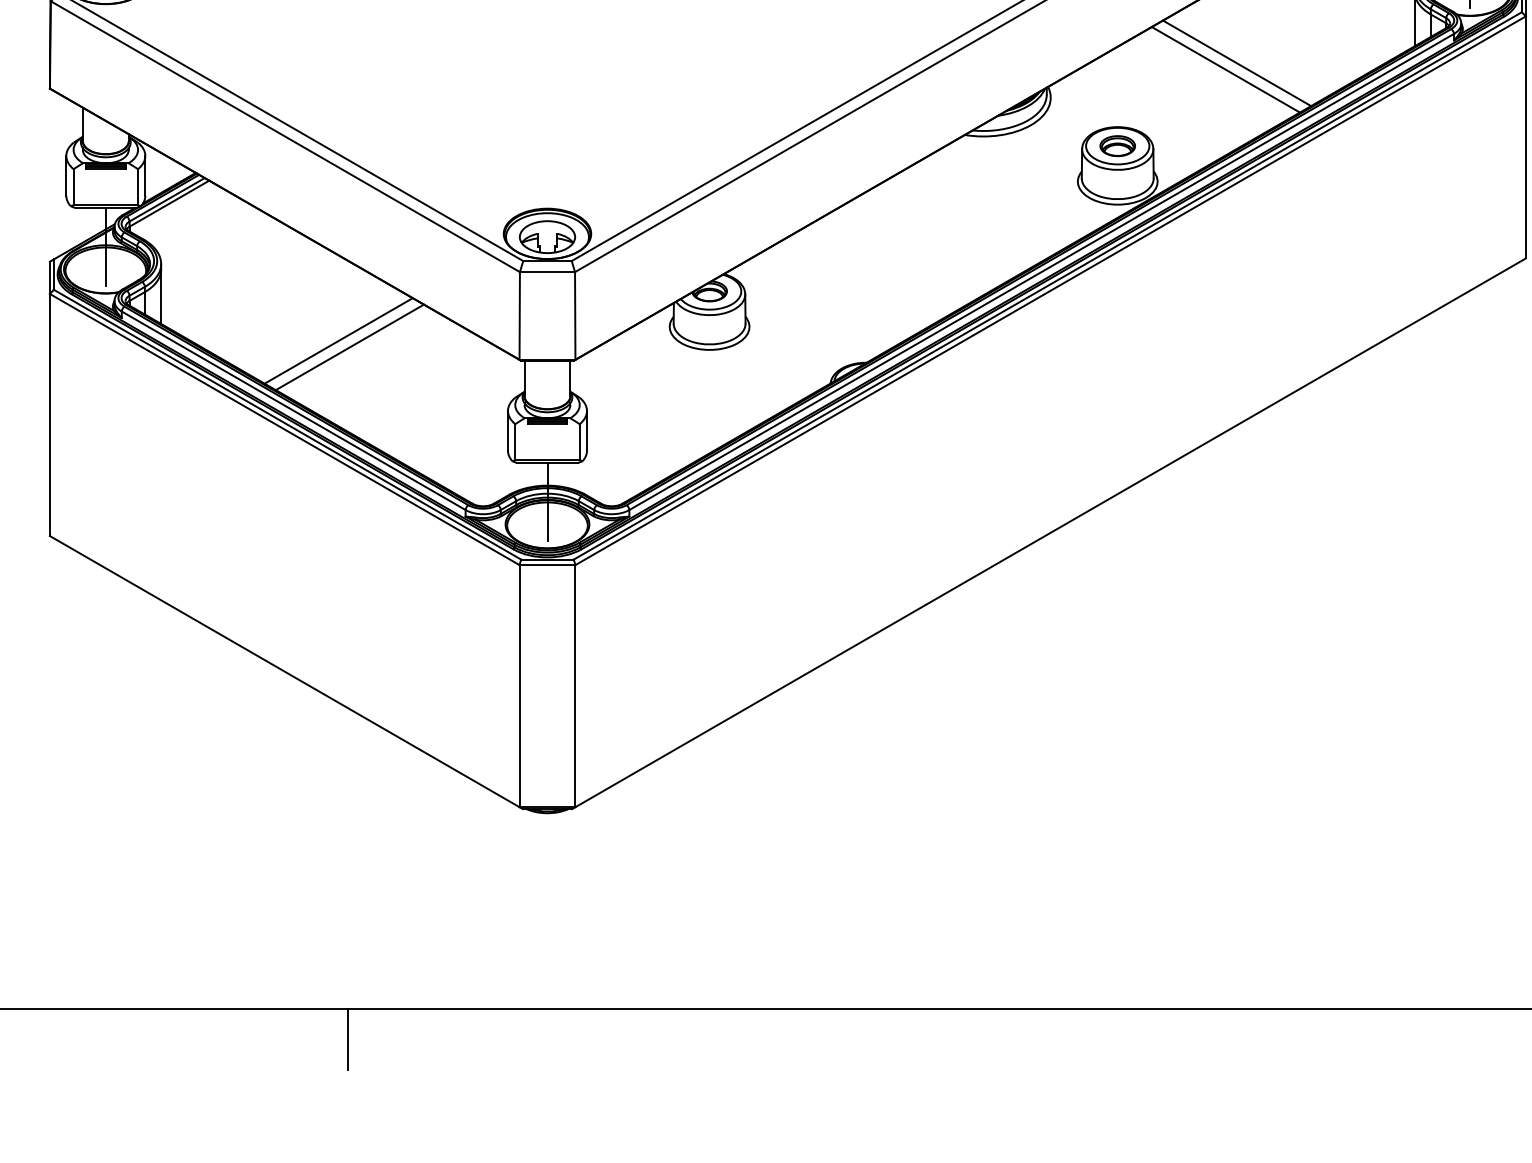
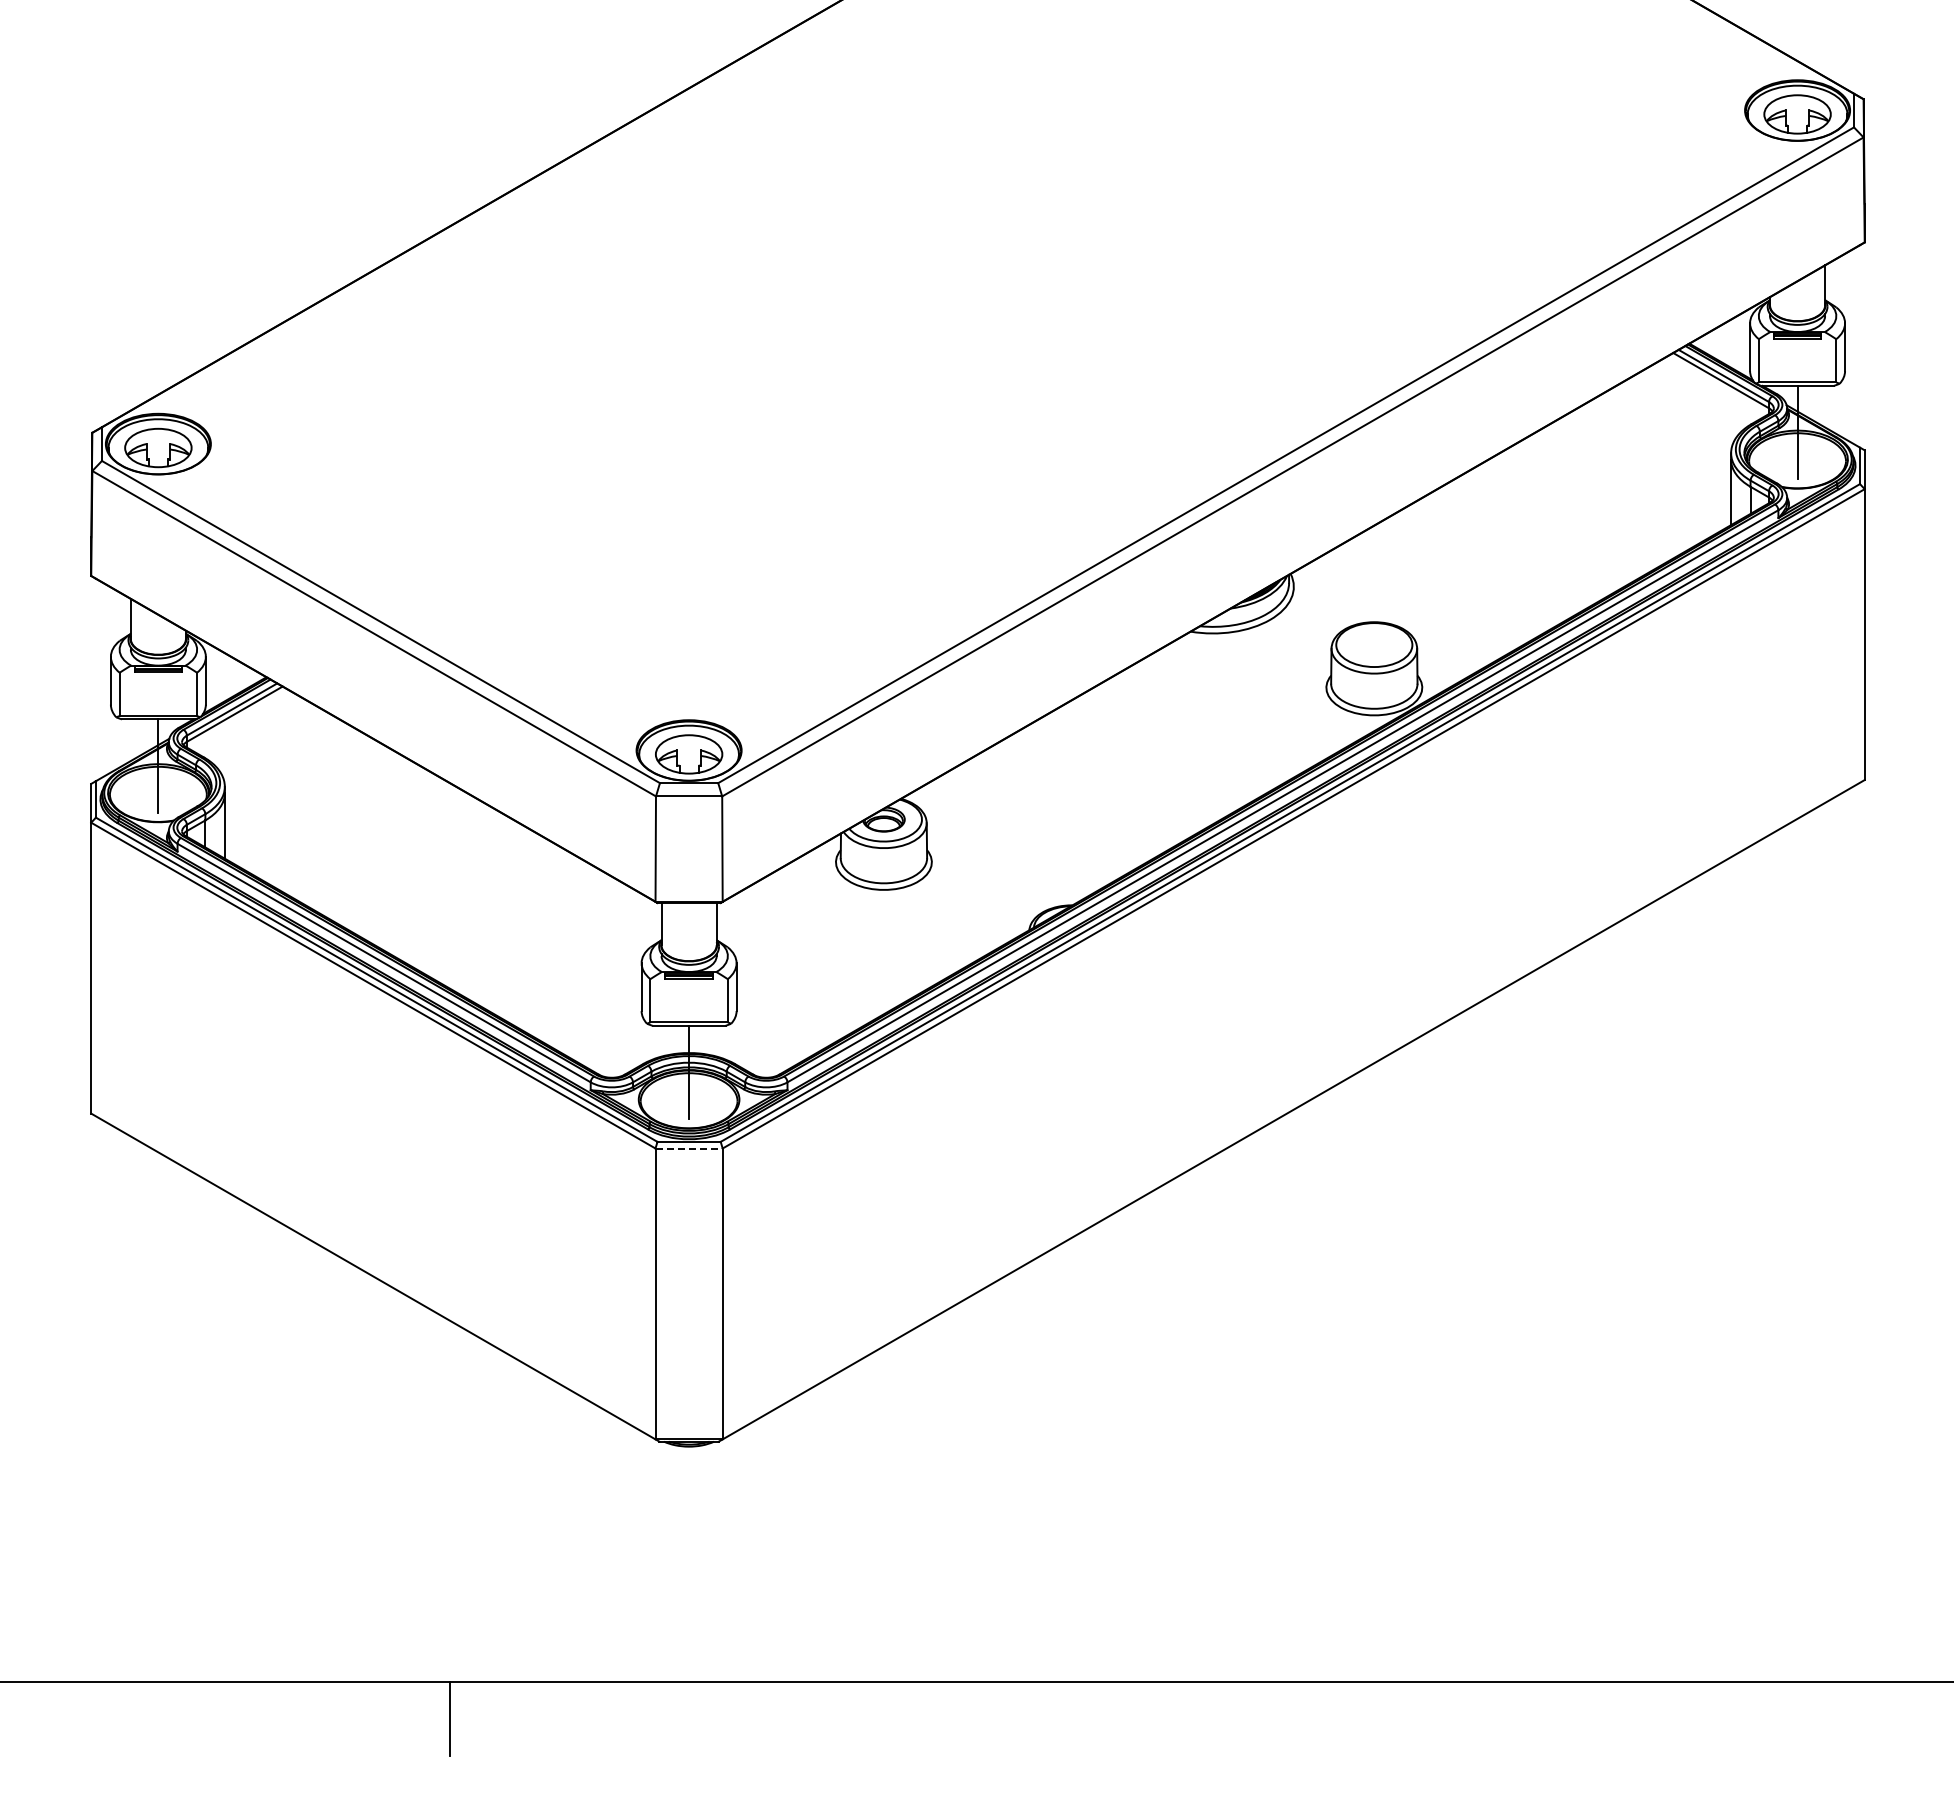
line: (1236, 63) -> (1517, 545), removed
line: (1226, 69) -> (1504, 552), removed
part: (1117, 145) -> (1374, 644), removed
line: (338, 340) -> (438, 878), removed
line: (349, 347) -> (451, 886), removed
line: (547, 565) -> (689, 1148), solid -> dashed

